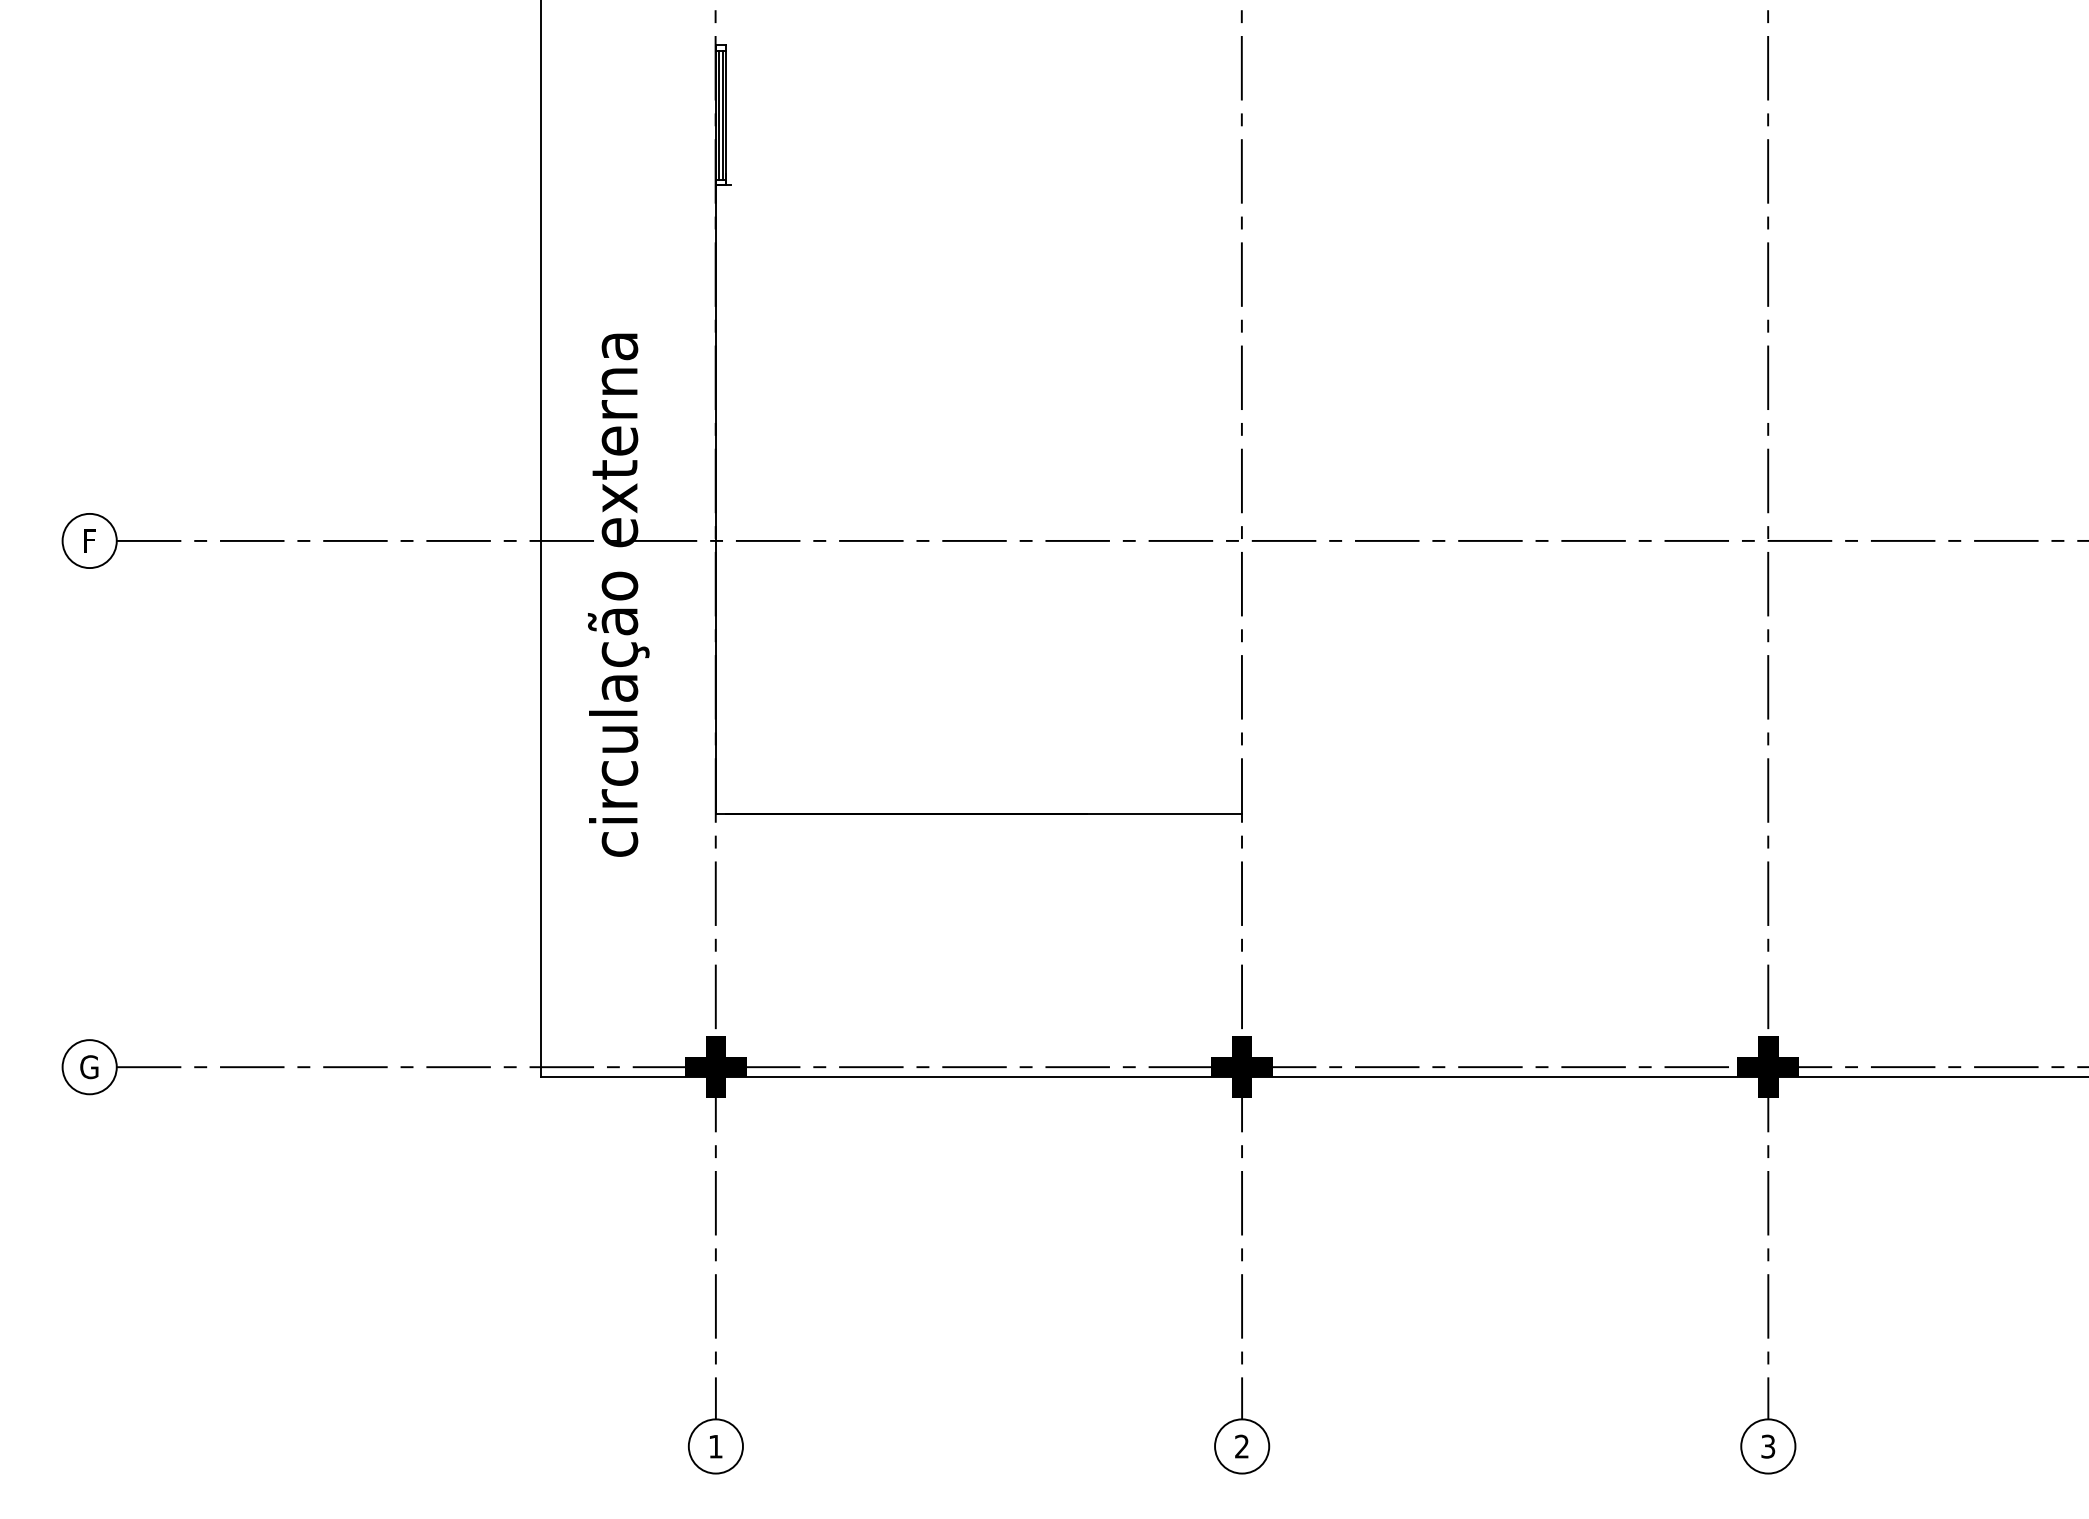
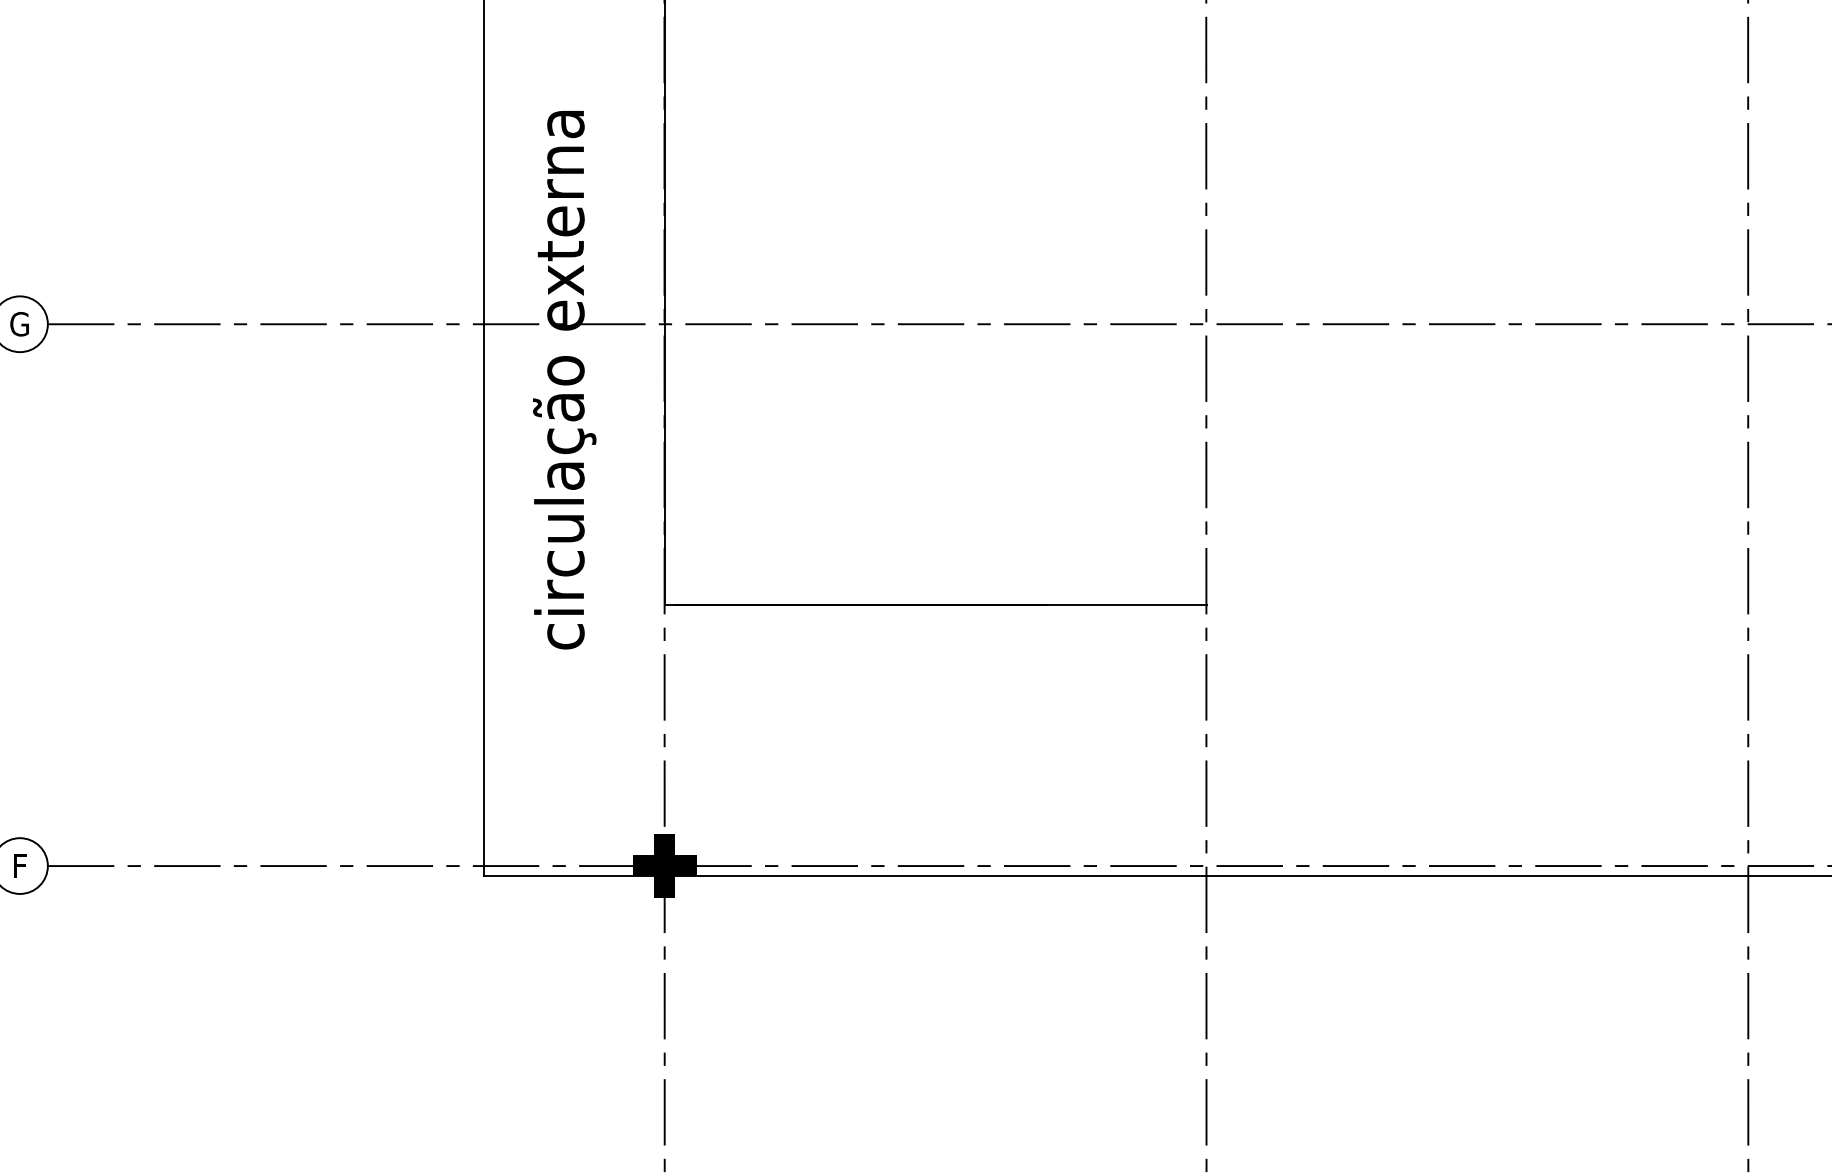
text: (89, 540) -> (19, 323), F -> G
fill: (1242, 1066) -> (1206, 865), removed
fill: (1768, 1066) -> (1748, 865), removed
text: (89, 1067) -> (19, 866), G -> F

